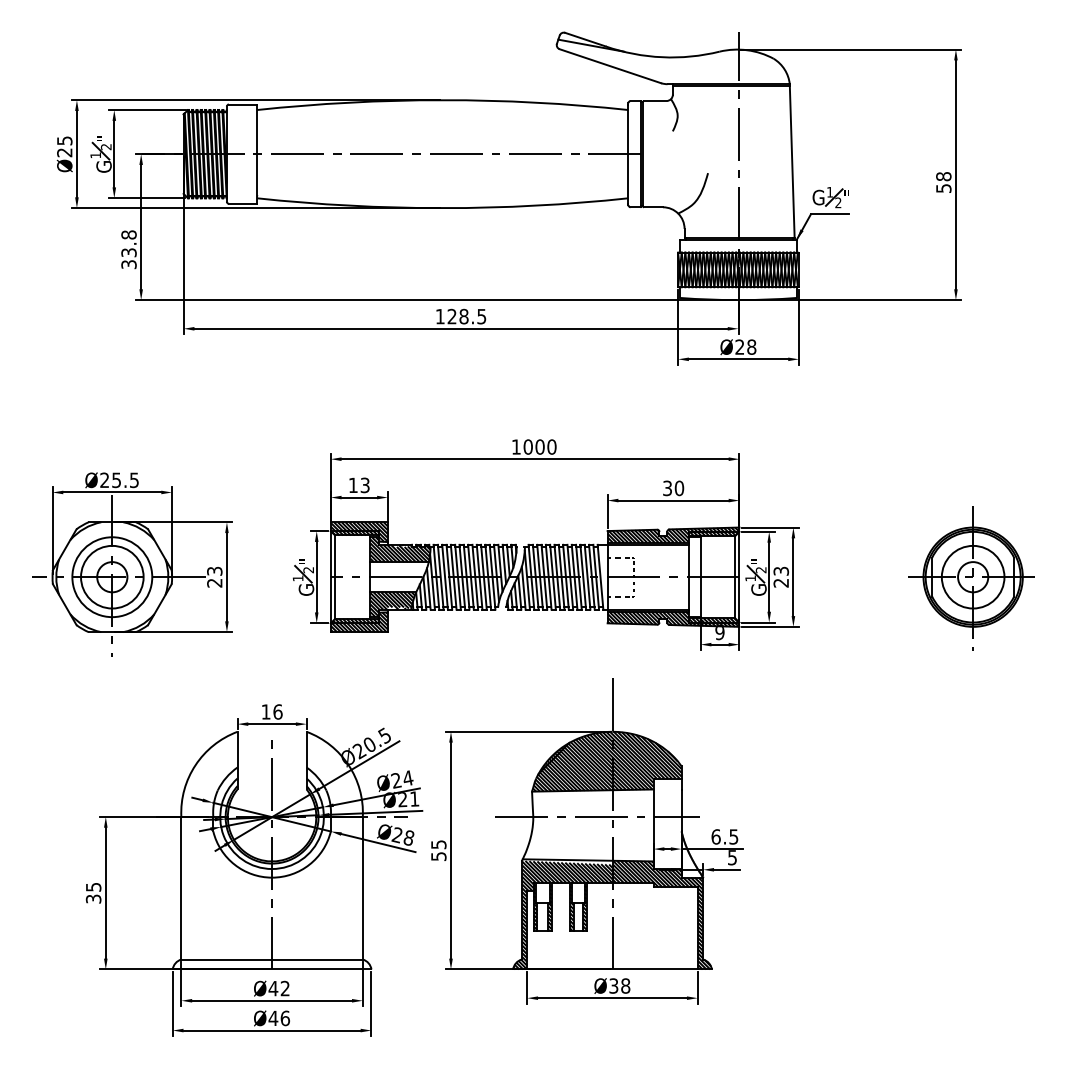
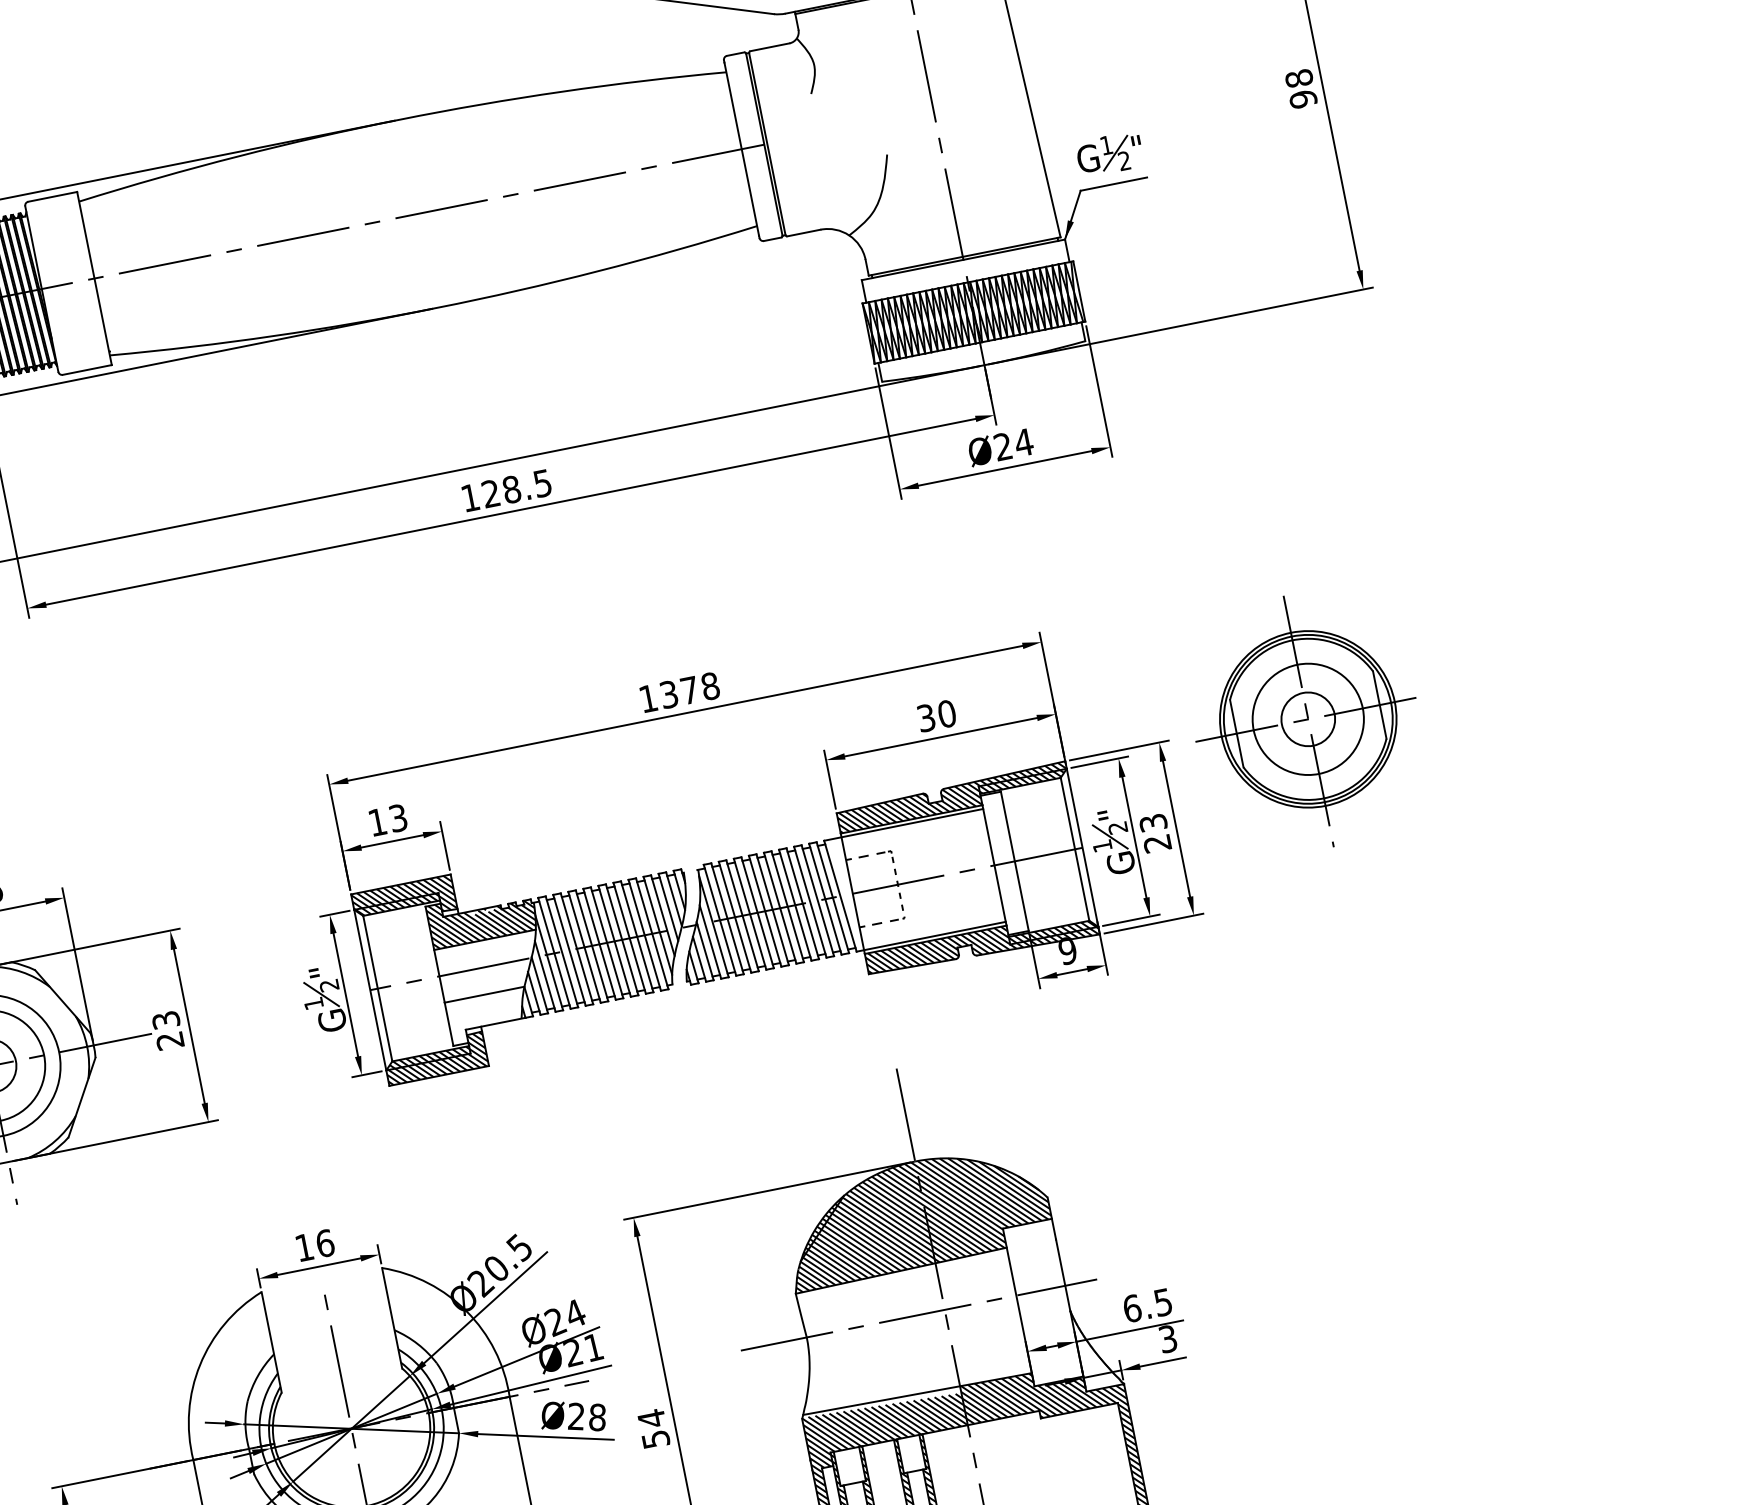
text: (943, 188) -> (1302, 99), 58 -> 98
text: (751, 346) -> (1023, 441), Ø28 -> Ø24
text: (539, 446) -> (688, 689), 1000 -> 1378
part: (971, 578) -> (1305, 722), moved
hatch: (393, 604) -> (489, 1015), removed
text: (438, 844) -> (651, 1418), 55 -> 54
text: (732, 857) -> (1168, 1338), 5 -> 3

